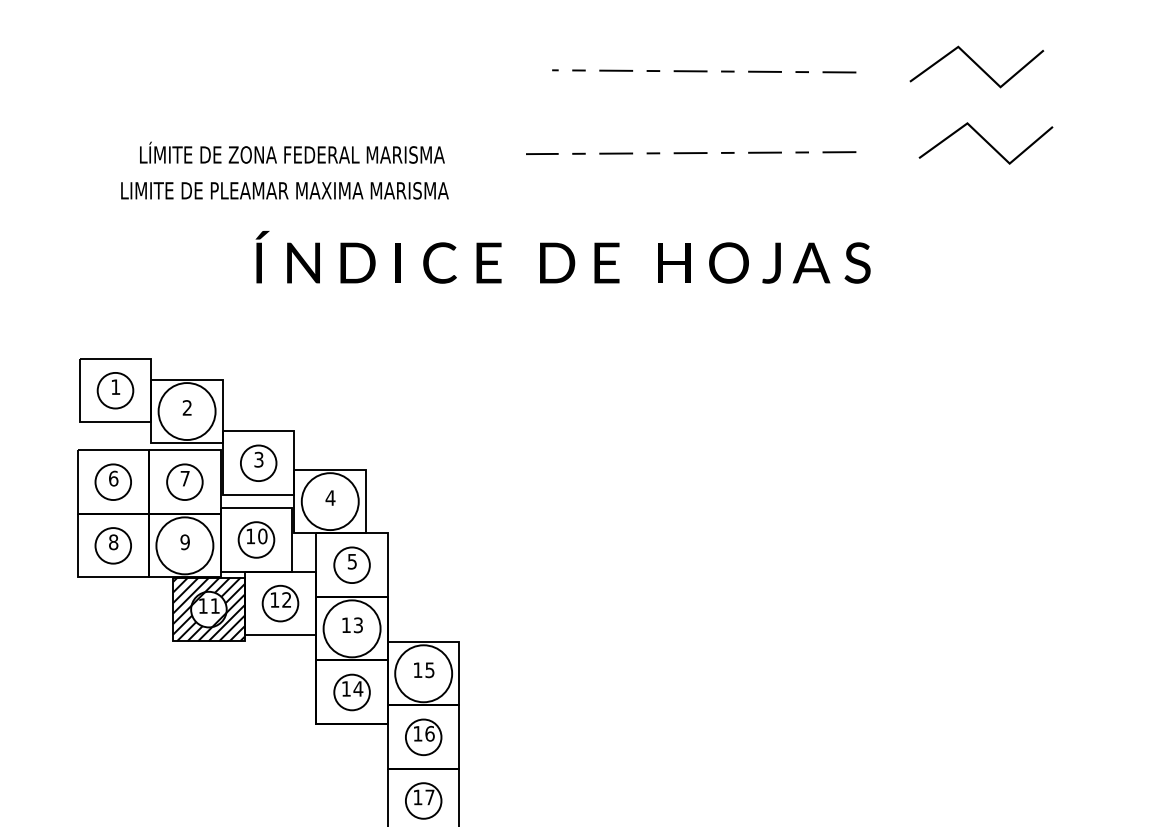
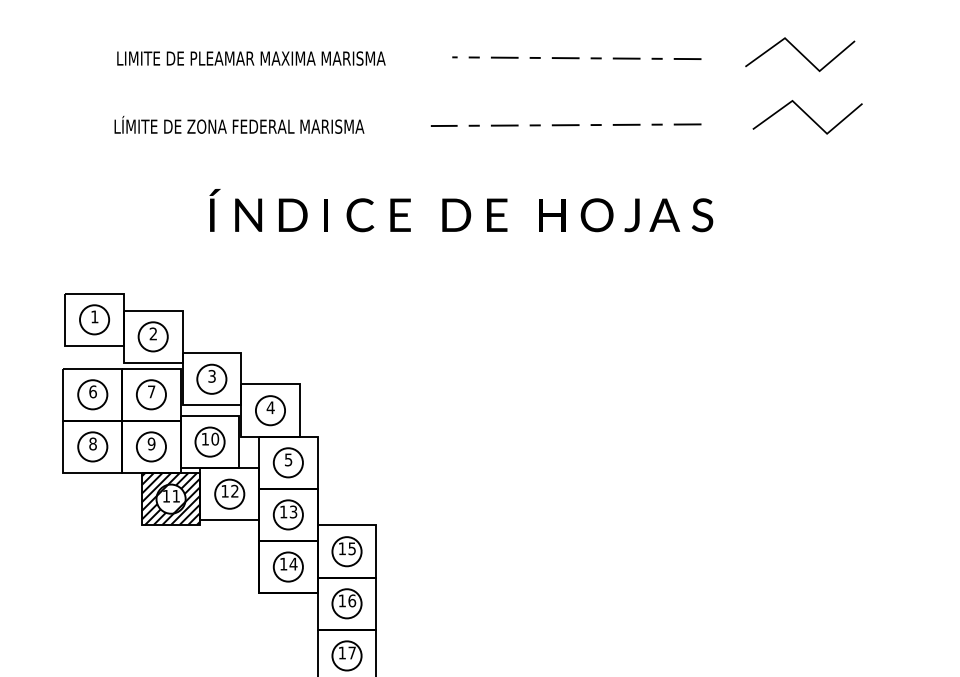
text: (284, 190) -> (251, 58), moved
circle: (186, 411) -> (152, 336), size x0.62
circle: (330, 501) -> (270, 410), size x0.62
circle: (184, 545) -> (151, 446), size x0.62
circle: (351, 628) -> (287, 514), size x0.62
circle: (423, 673) -> (346, 551), size x0.62

